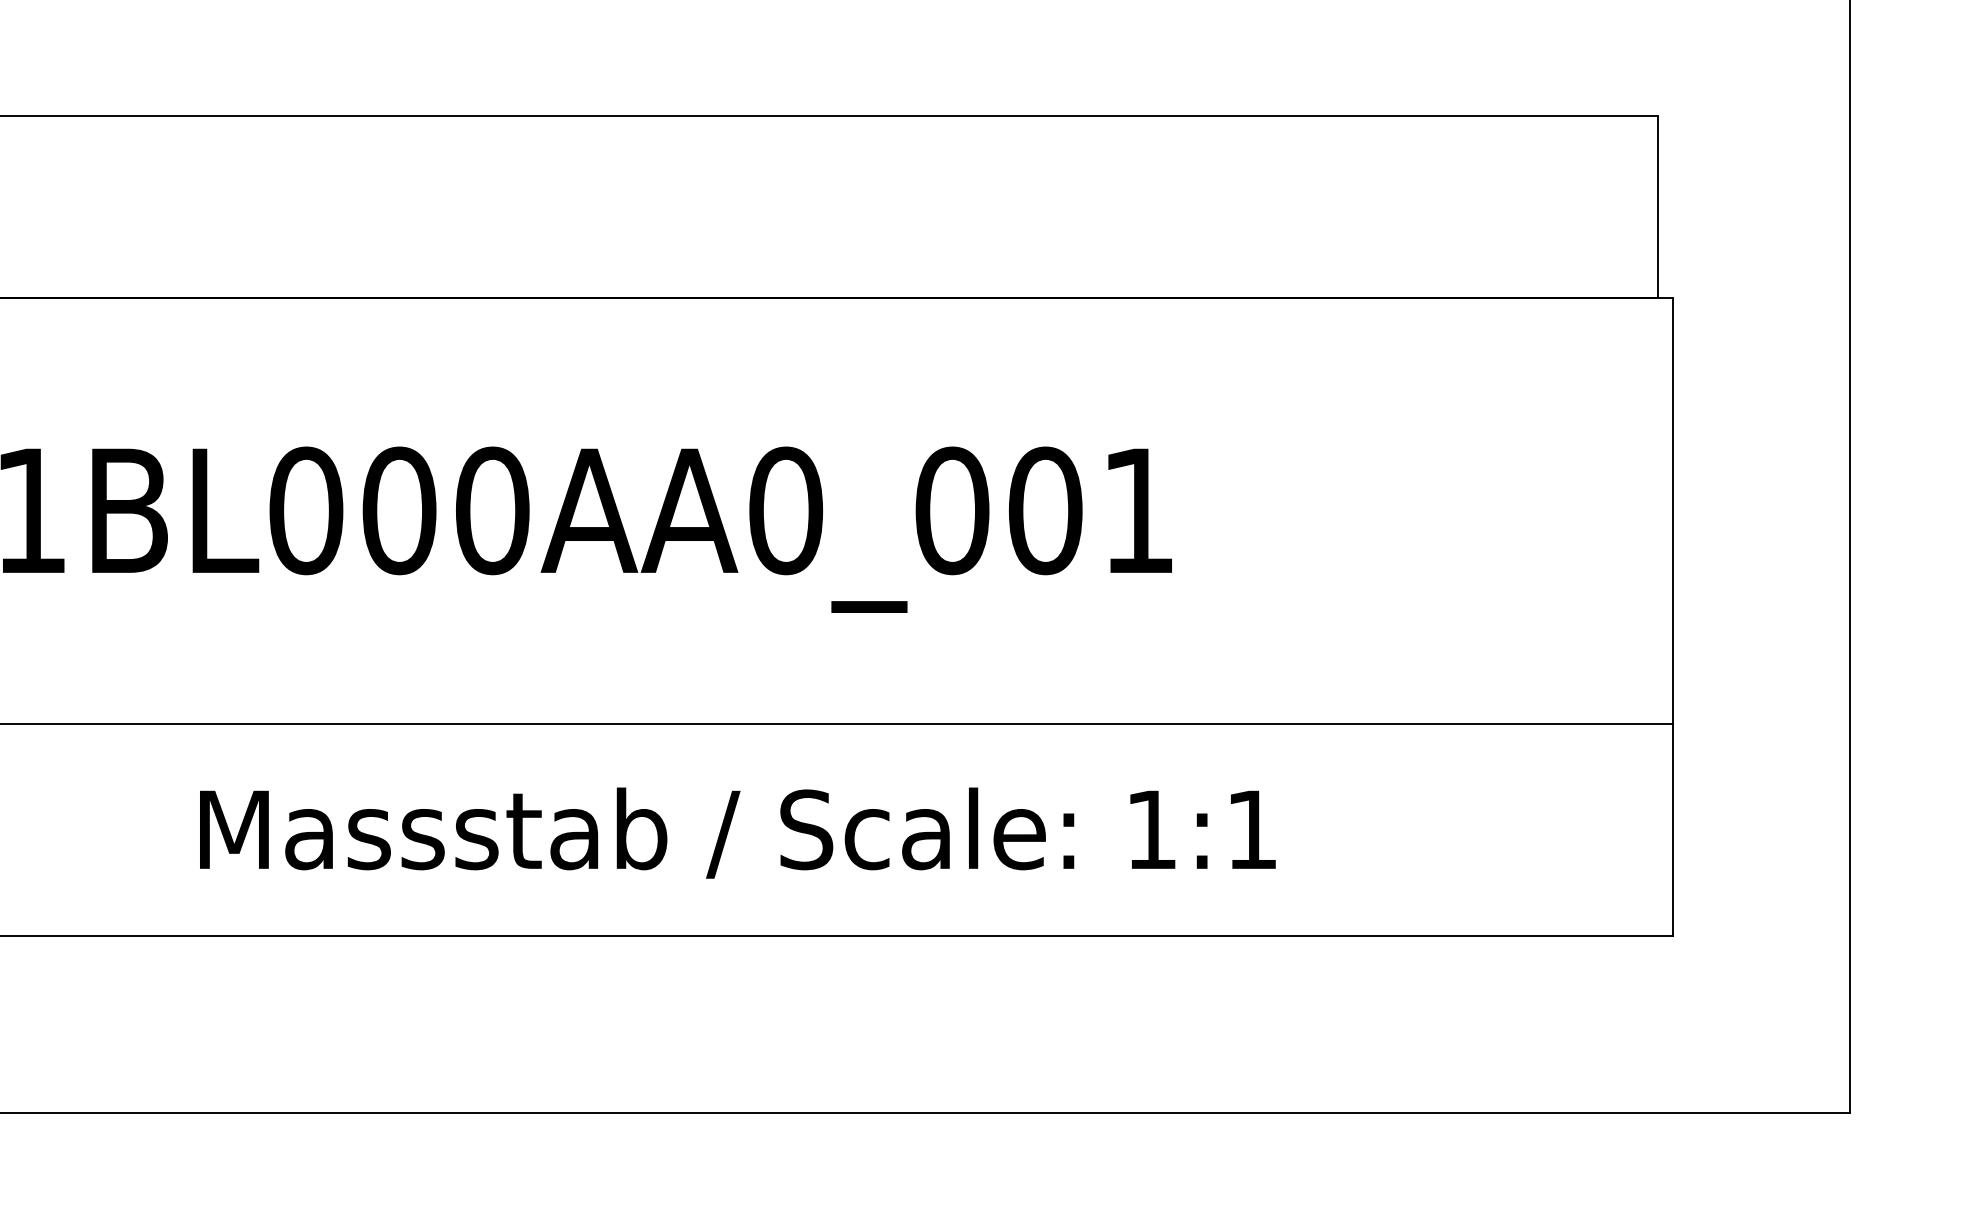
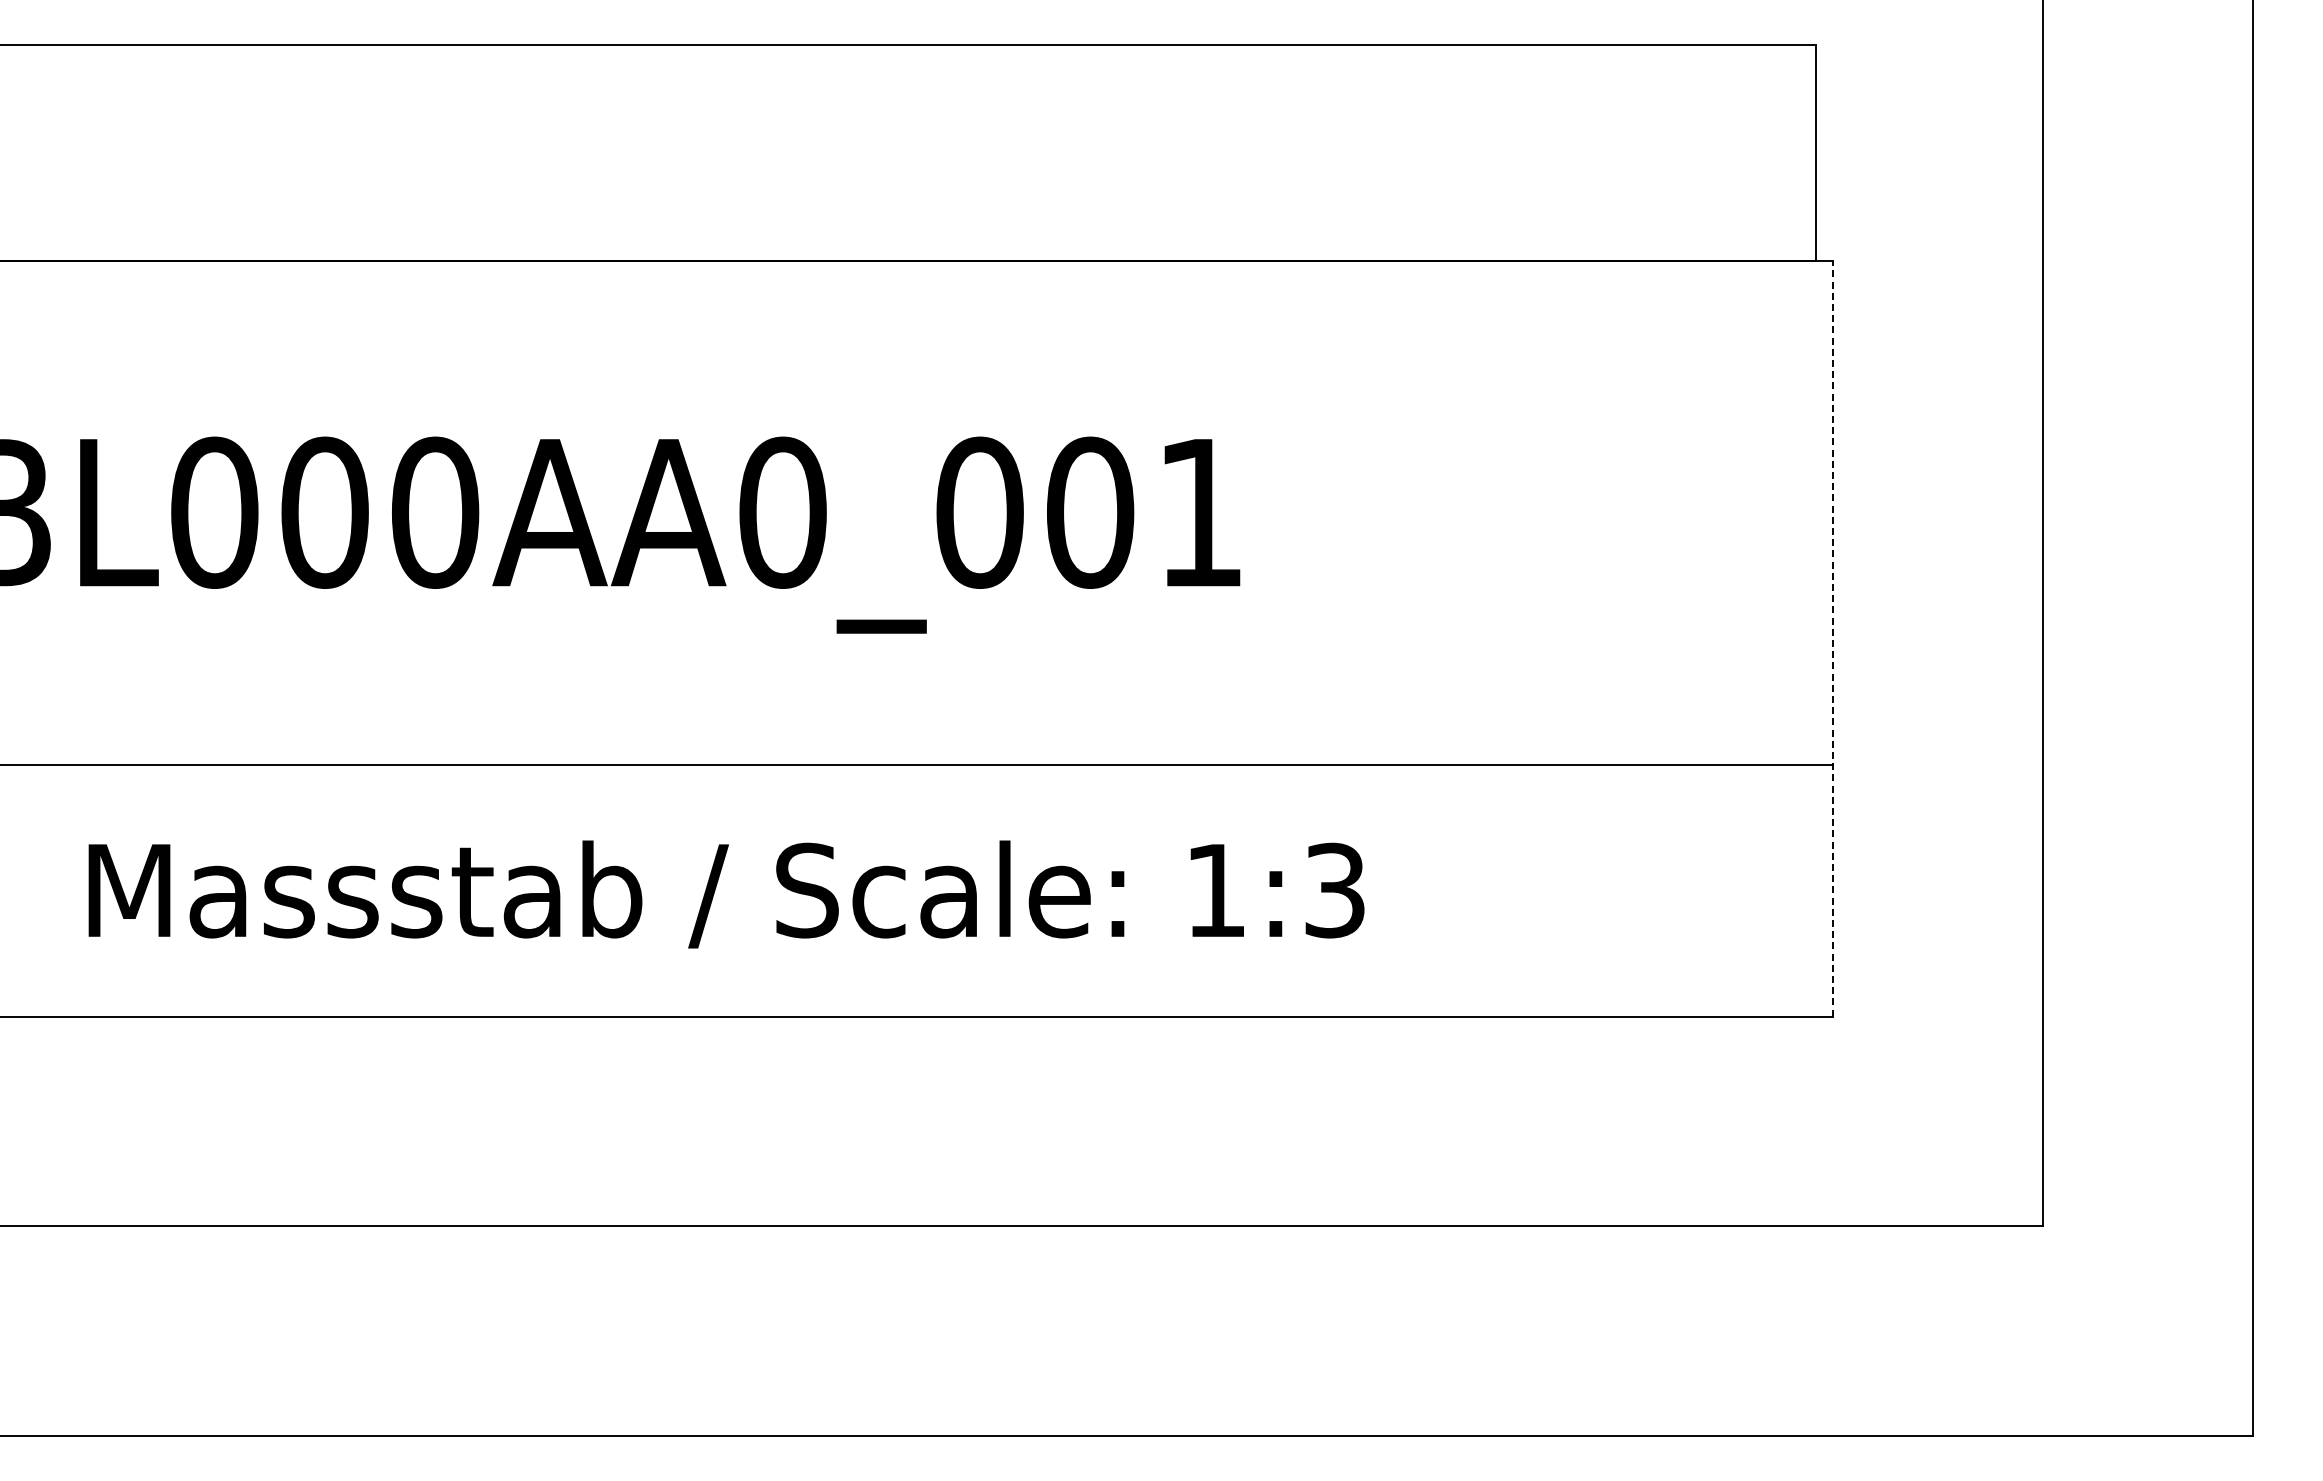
line: (1672, 617) -> (1833, 638), solid -> dashed
text: (1251, 829) -> (1334, 890), 1:1 -> 1:3

